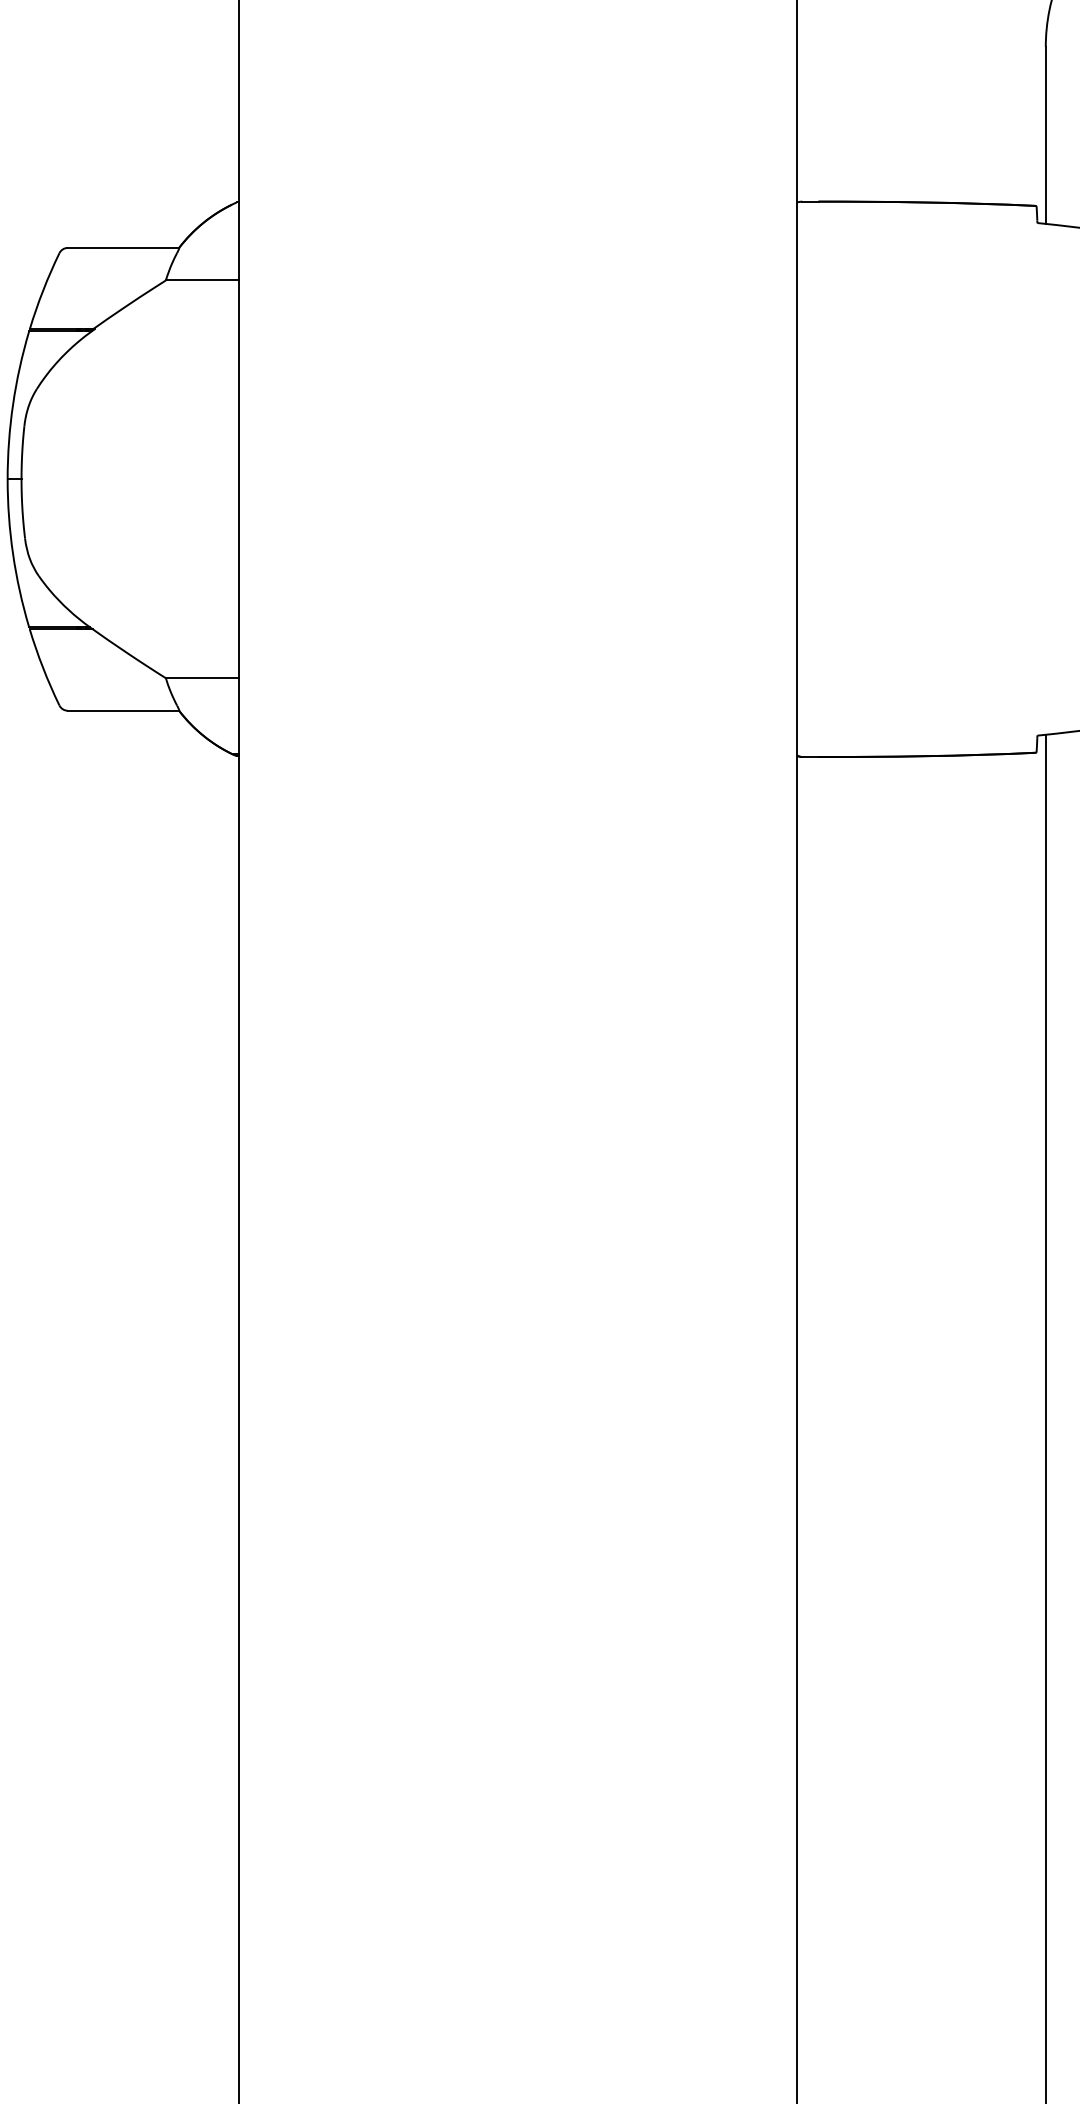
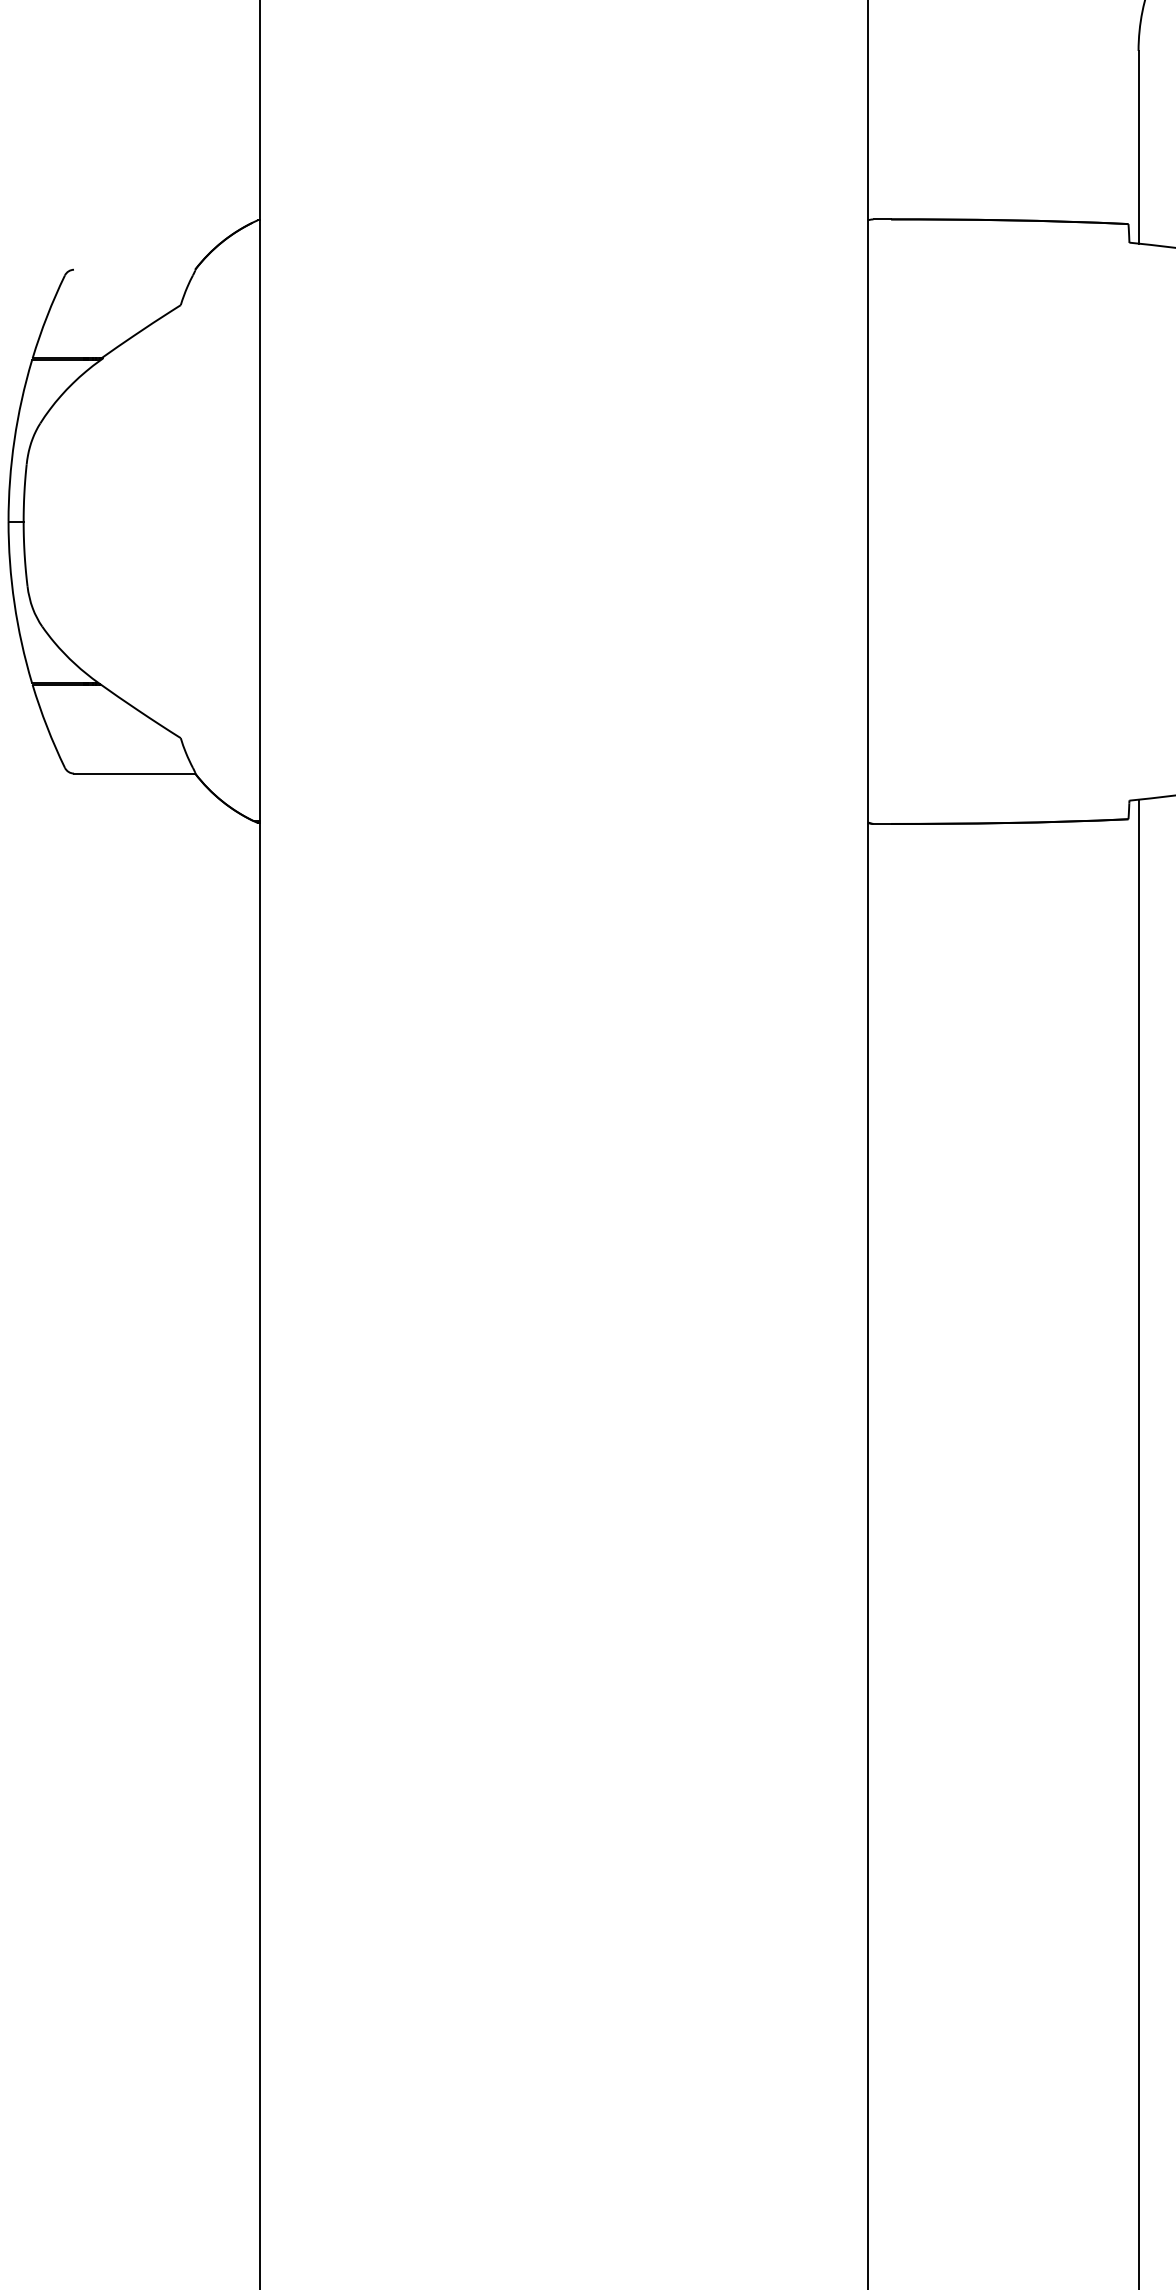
line: (122, 247) -> (133, 269), removed
line: (202, 280) -> (220, 305), removed
line: (202, 678) -> (220, 738), removed

